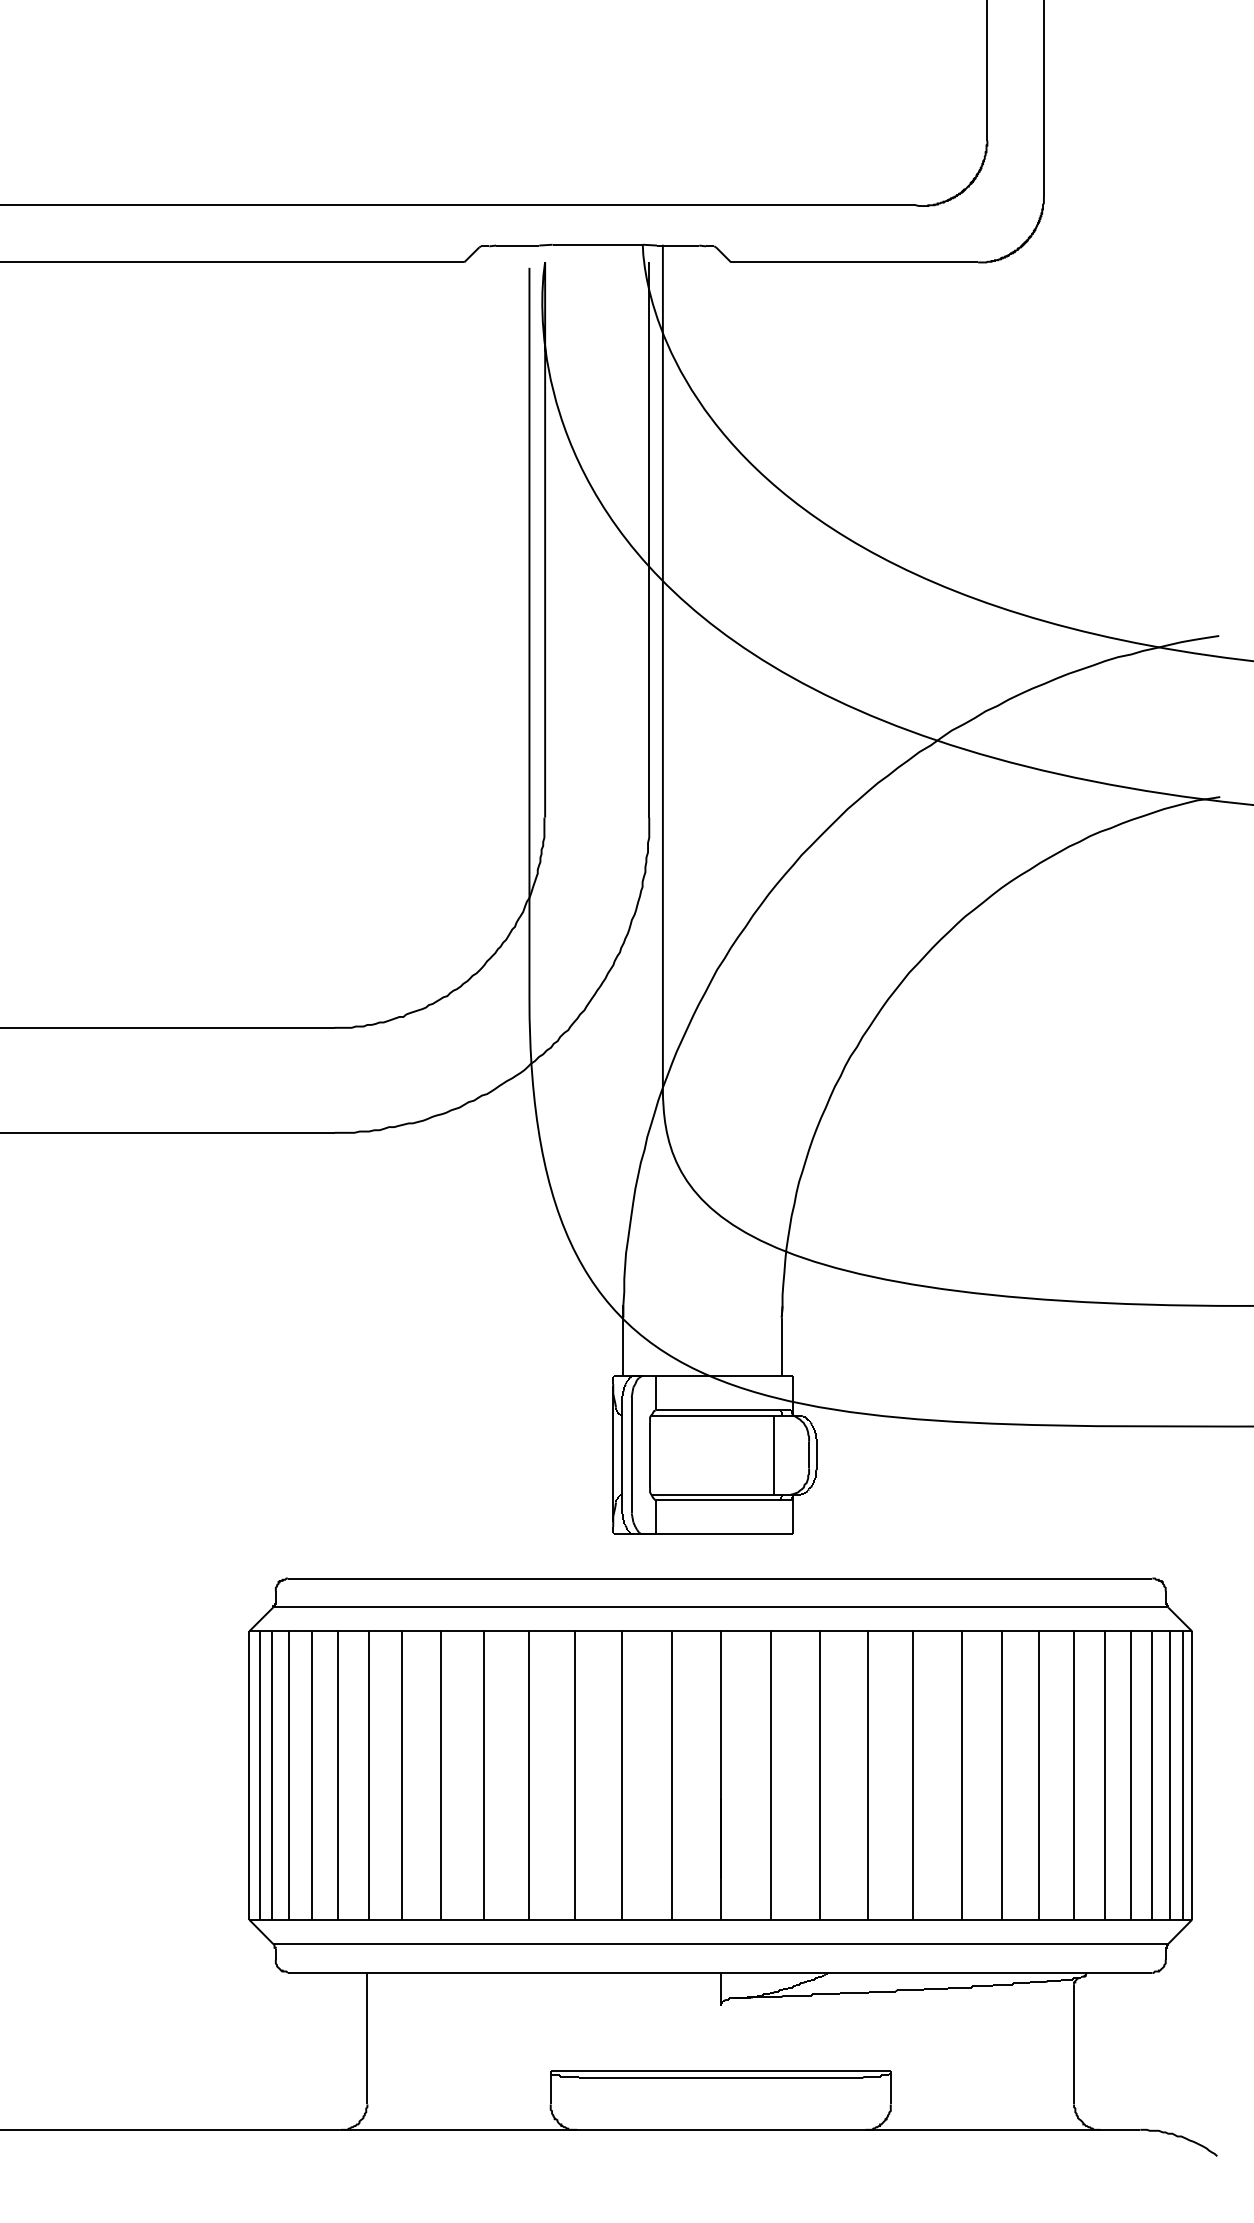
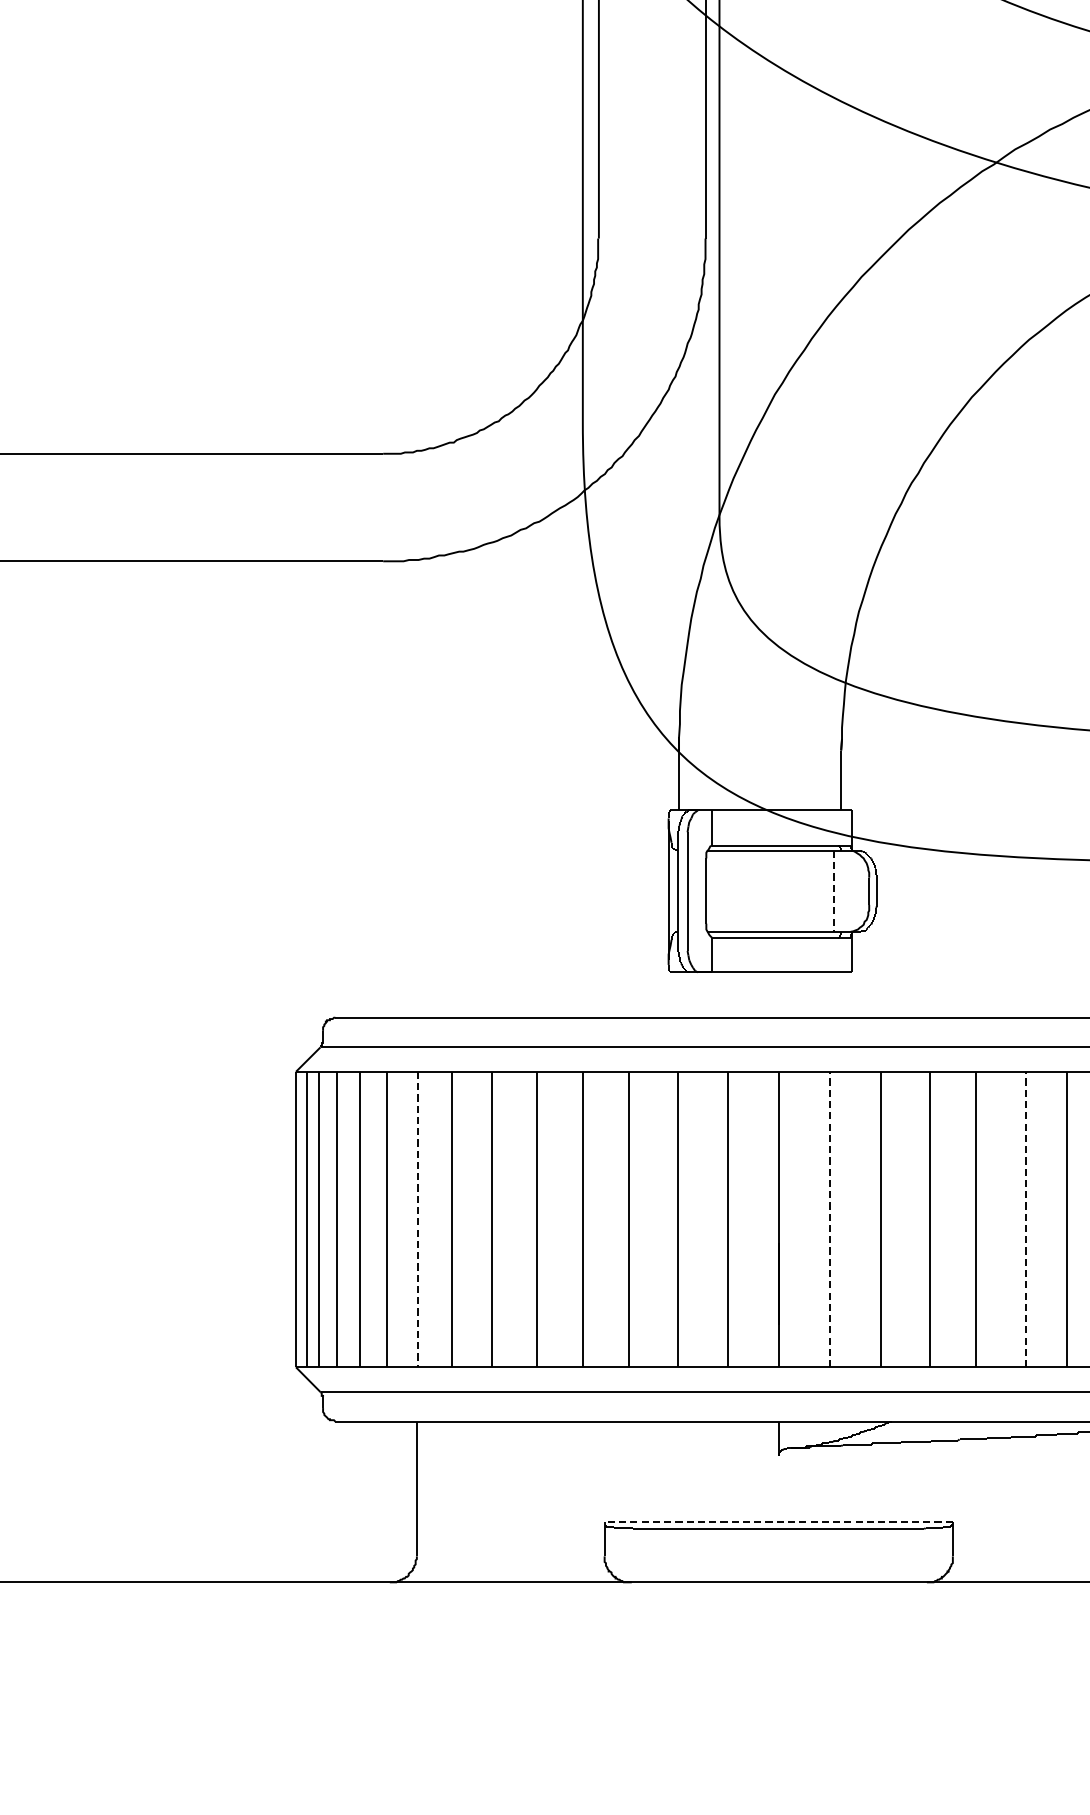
line: (774, 1455) -> (833, 891), solid -> dashed
line: (771, 1775) -> (830, 1219), solid -> dashed
line: (962, 1775) -> (1026, 1219), solid -> dashed
line: (368, 1776) -> (417, 1220), solid -> dashed
line: (720, 2071) -> (778, 1522), solid -> dashed

